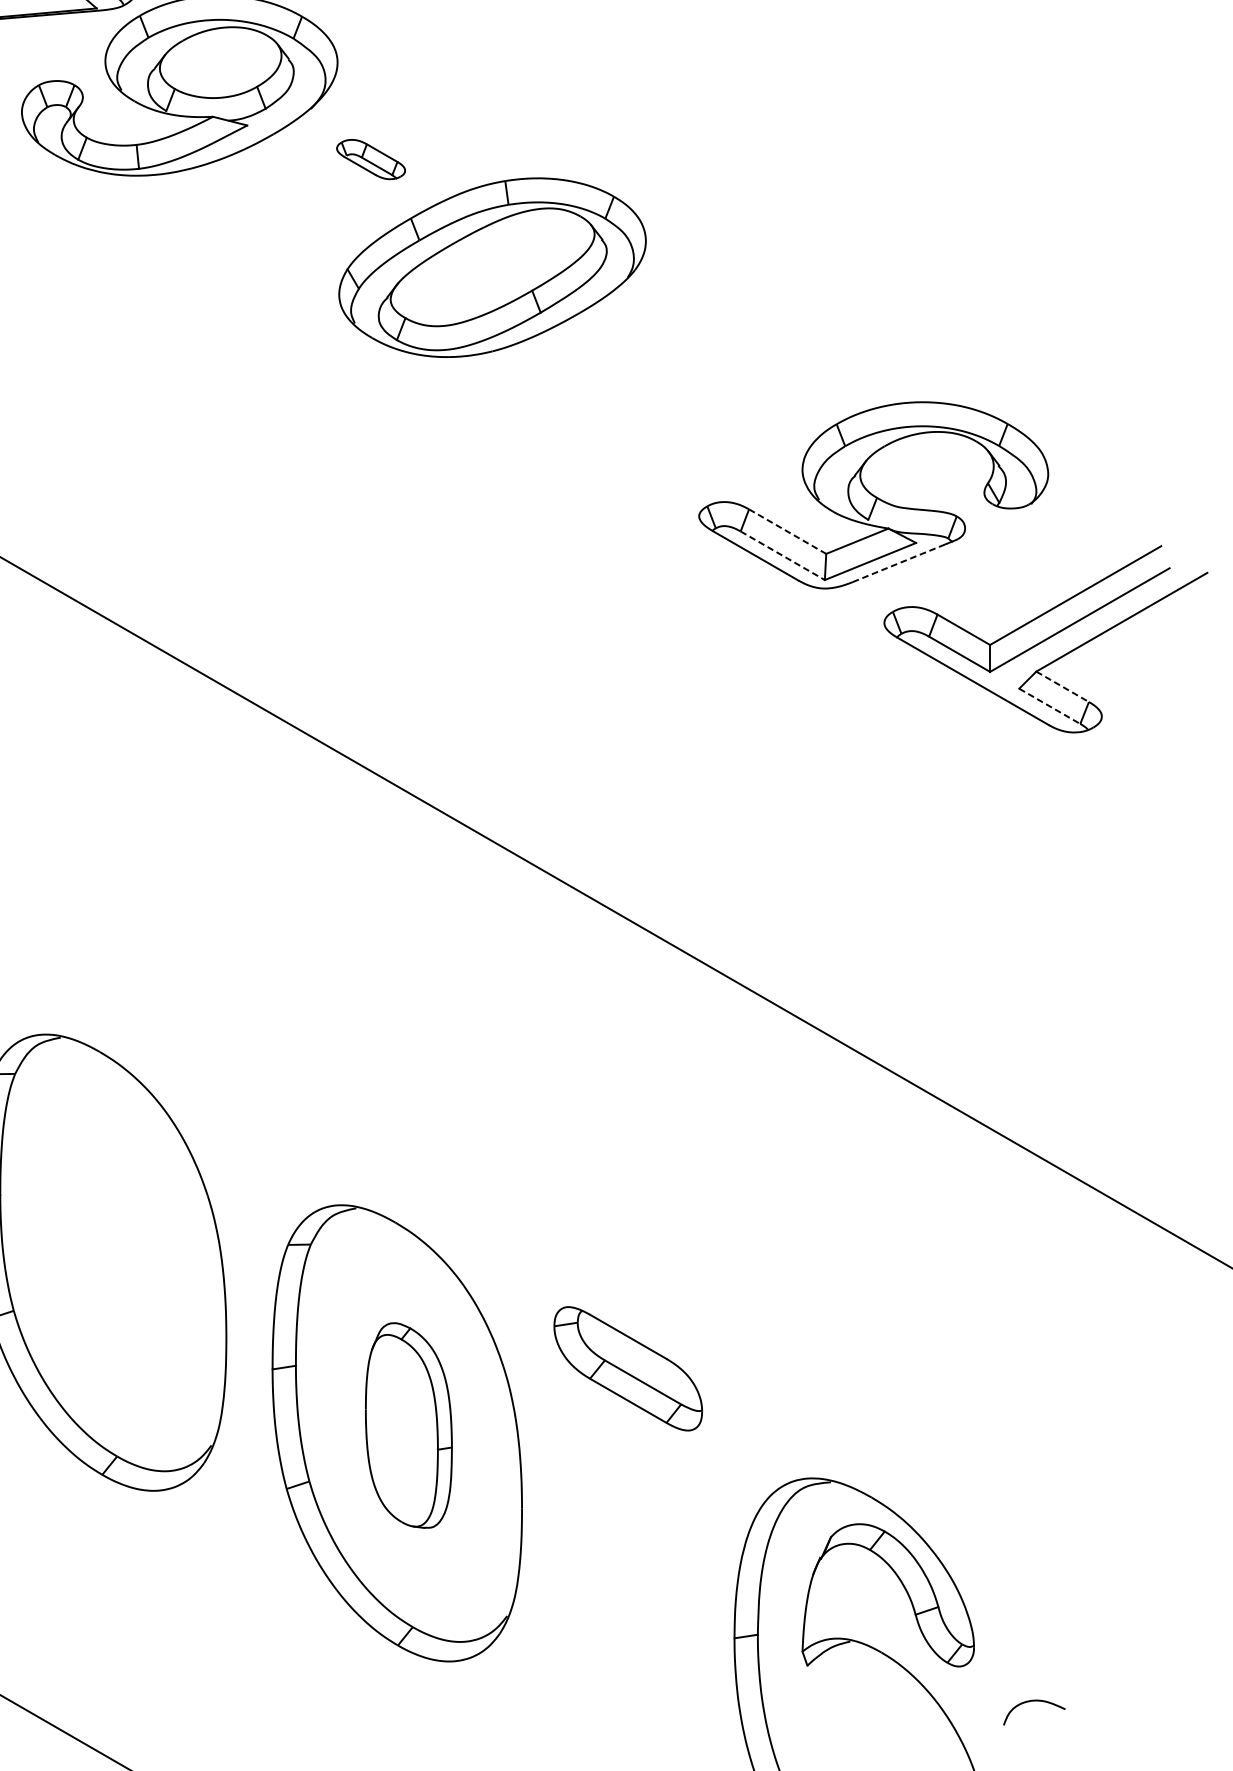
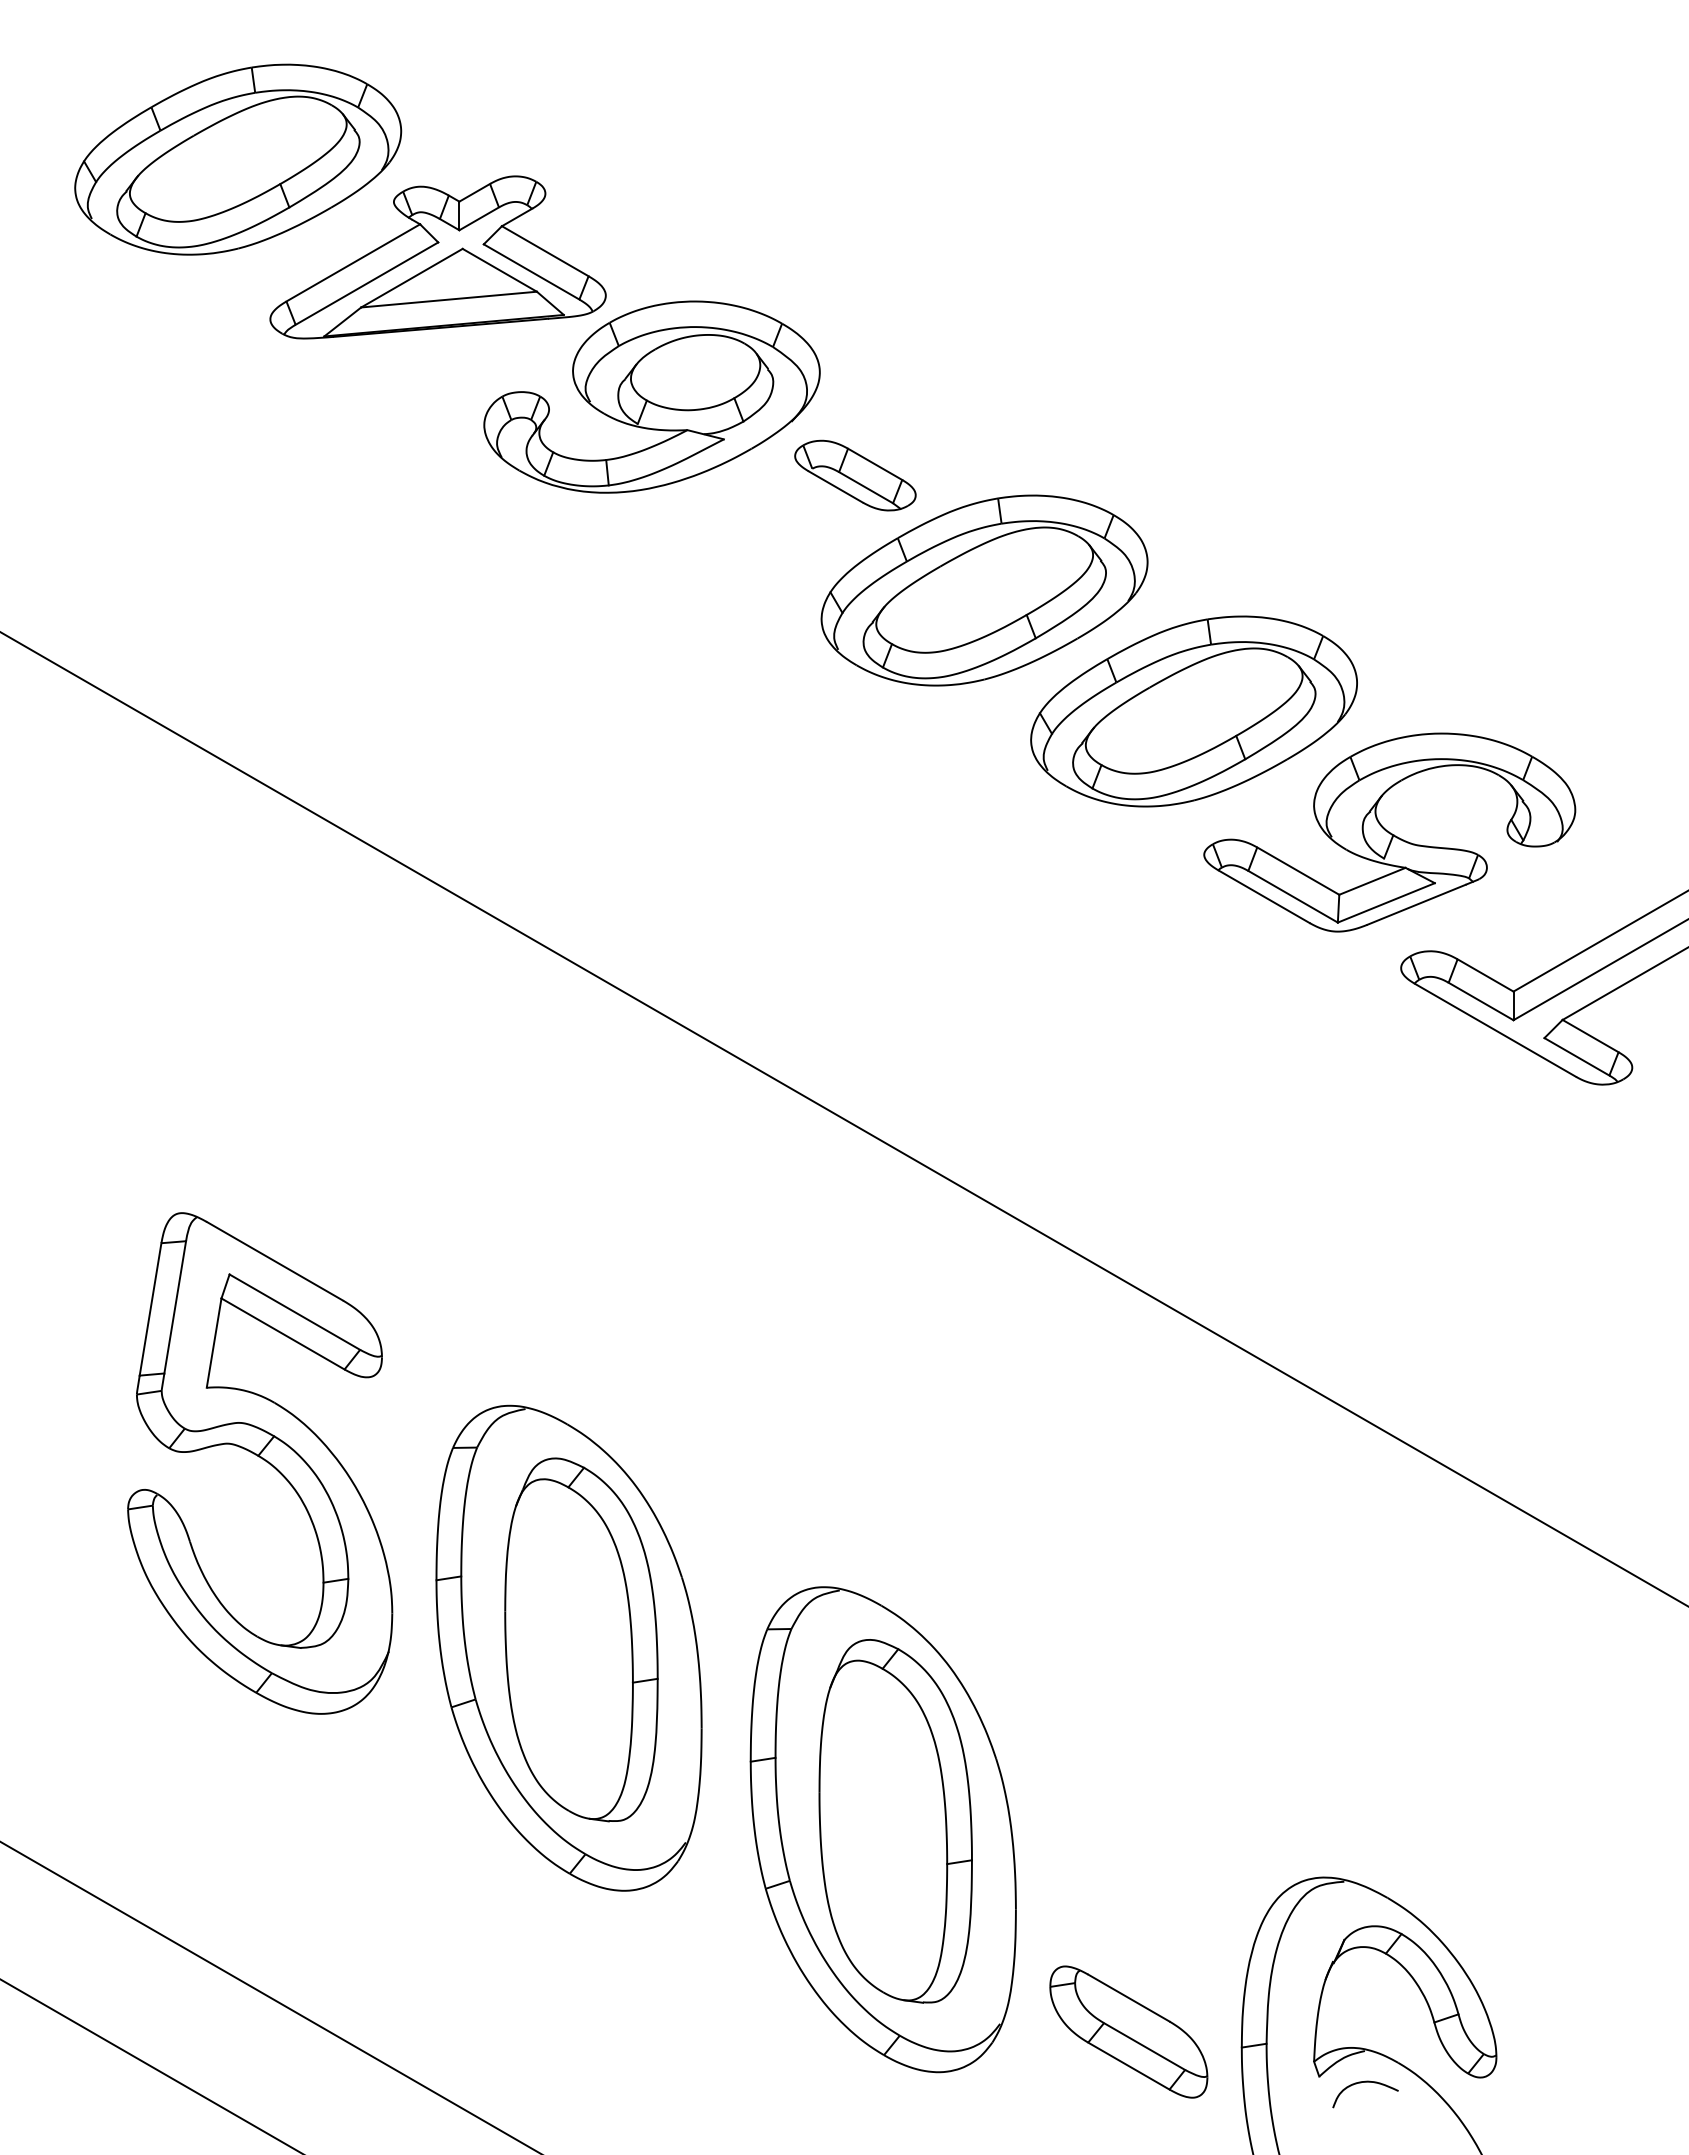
part: (371, 159) -> (855, 475), size x1.67
part: (689, 381) -> (1193, 711), added
line: (787, 531) -> (1298, 871), dashed -> solid
line: (783, 555) -> (1293, 896), dashed -> solid
line: (898, 563) -> (1416, 904), dashed -> solid
line: (1063, 687) -> (1591, 1036), dashed -> solid
line: (1050, 706) -> (1577, 1057), dashed -> solid
part: (113, 1254) -> (581, 1639), added
part: (627, 1368) -> (1128, 2031), moved
part: (408, 1425) -> (895, 1821), size x1.67
curve: (1030, 1702) -> (1361, 2083), moved

